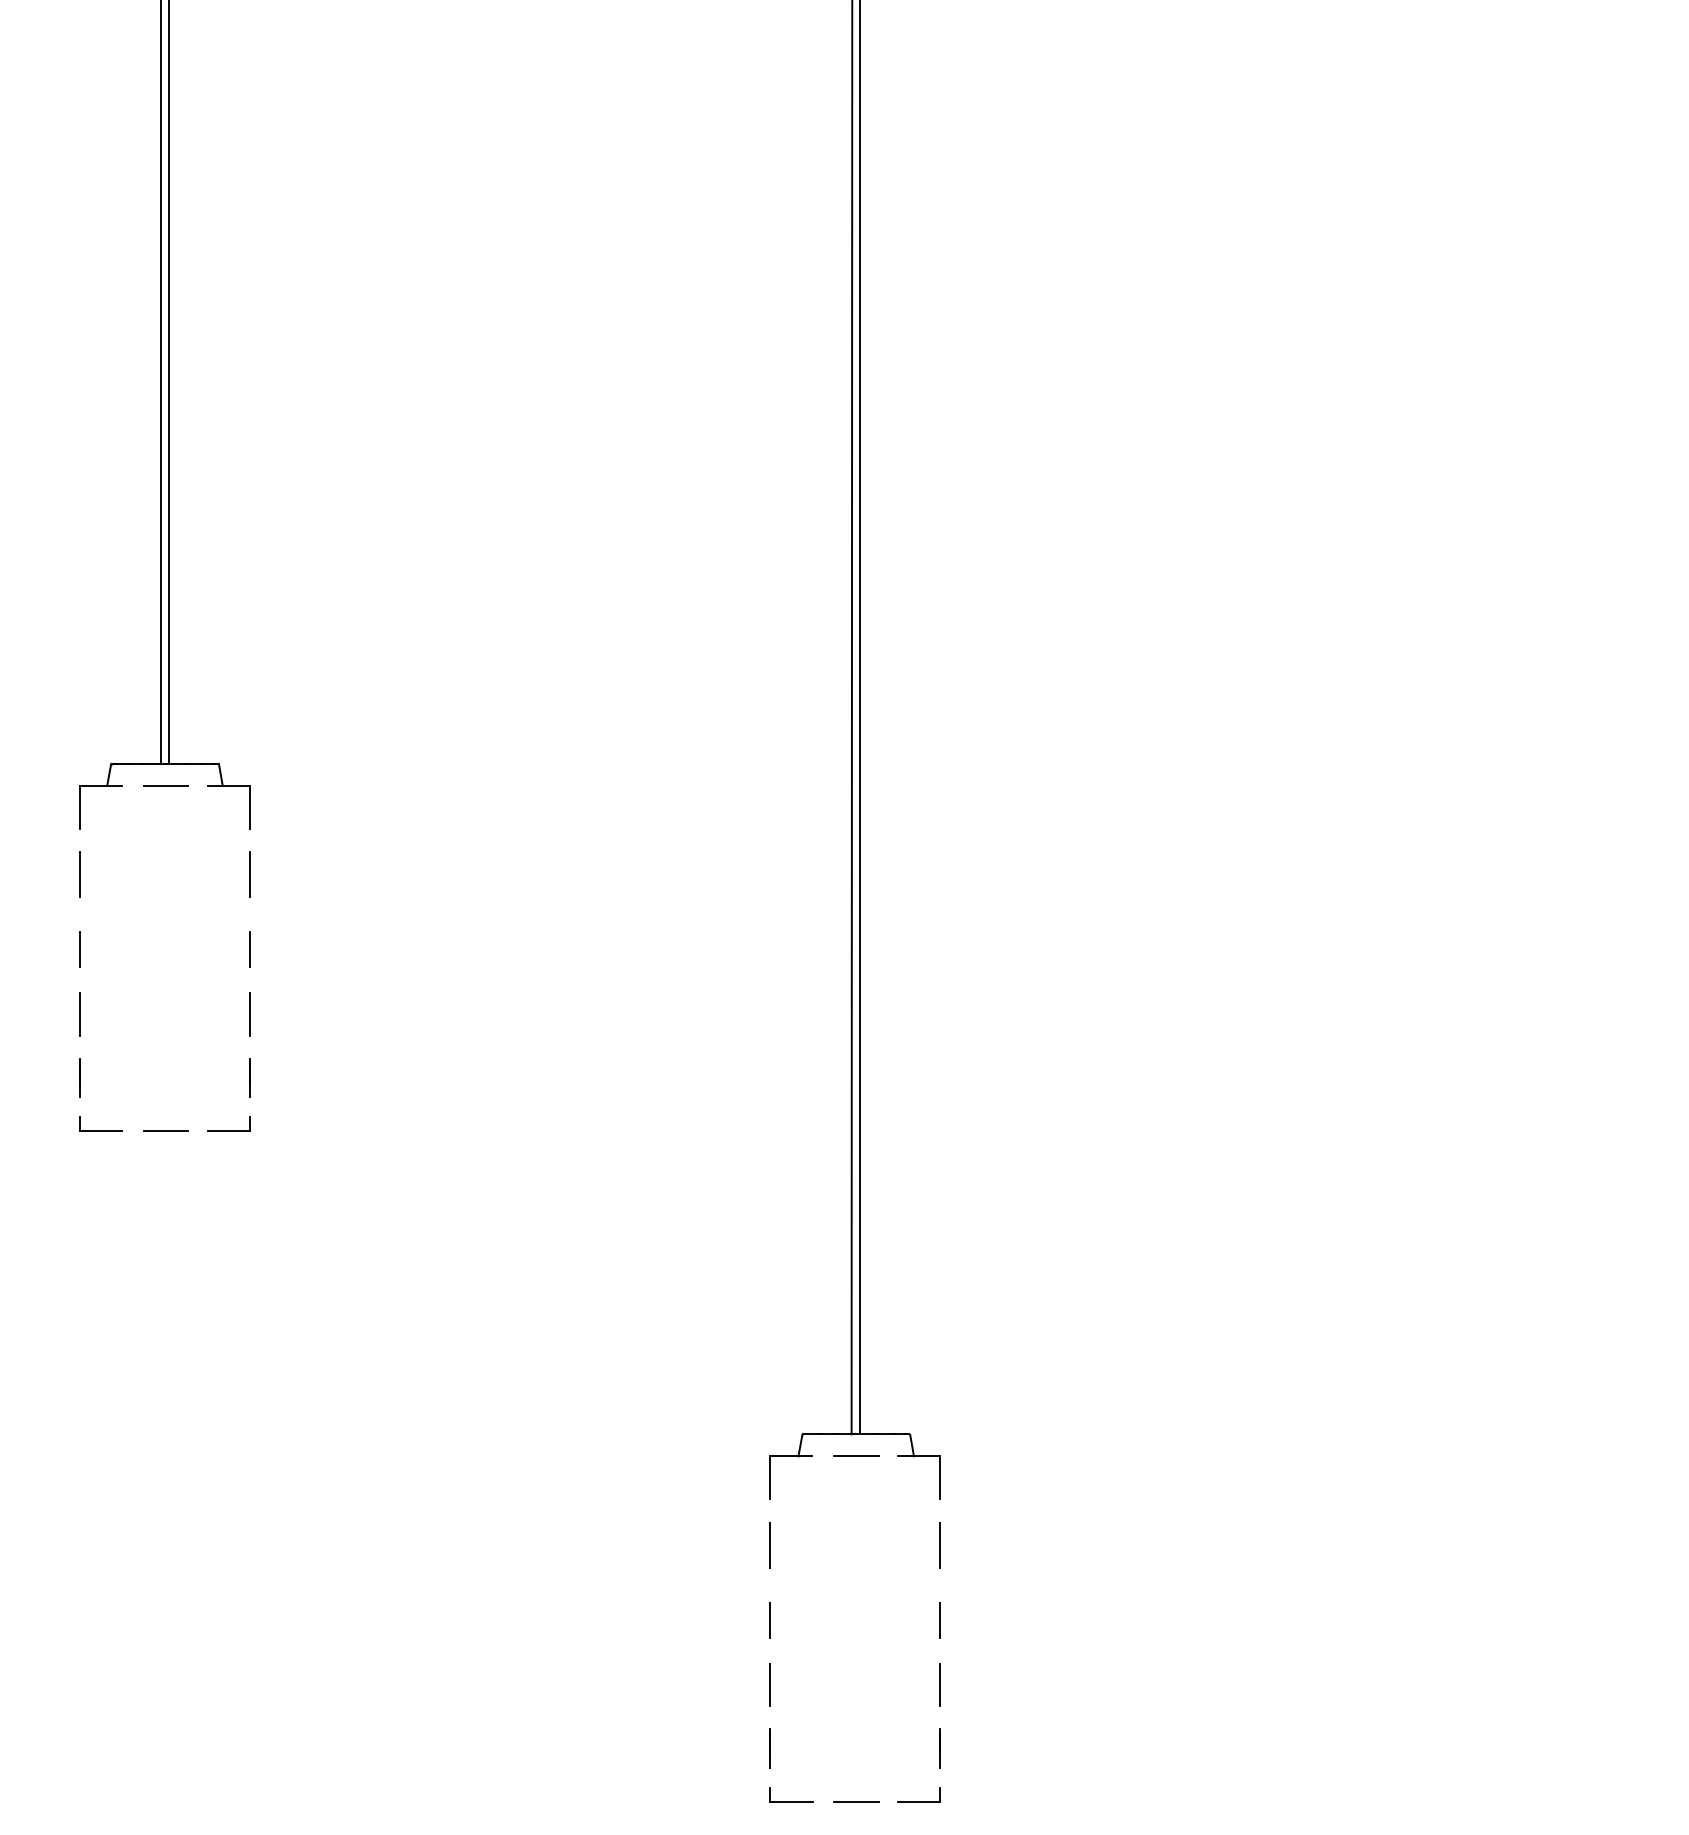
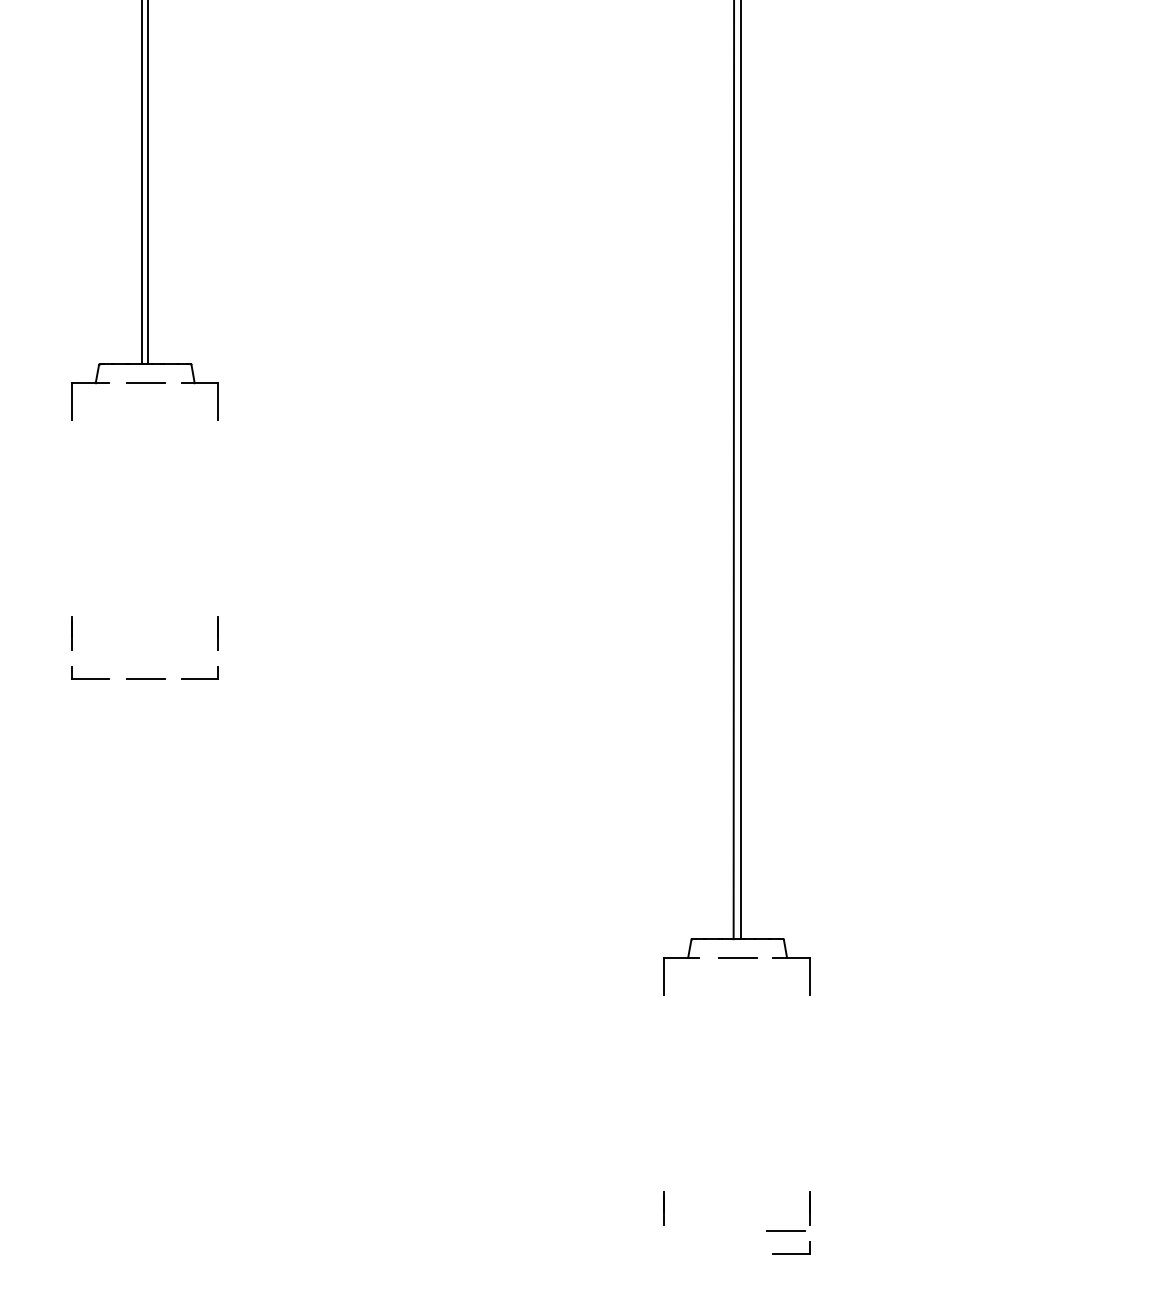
line: (79, 874) -> (71, 459), removed
line: (250, 874) -> (218, 459), removed
line: (79, 949) -> (71, 523), removed
line: (250, 949) -> (218, 523), removed
line: (79, 1014) -> (71, 579), removed
line: (250, 1014) -> (218, 579), removed
line: (770, 1544) -> (664, 1033), removed
line: (940, 1544) -> (809, 1033), removed
line: (770, 1620) -> (664, 1098), removed
line: (940, 1620) -> (809, 1098), removed
line: (770, 1684) -> (664, 1153), removed
line: (940, 1684) -> (809, 1153), removed
part: (791, 1801) -> (682, 1253), removed
line: (856, 1801) -> (785, 1230), moved

